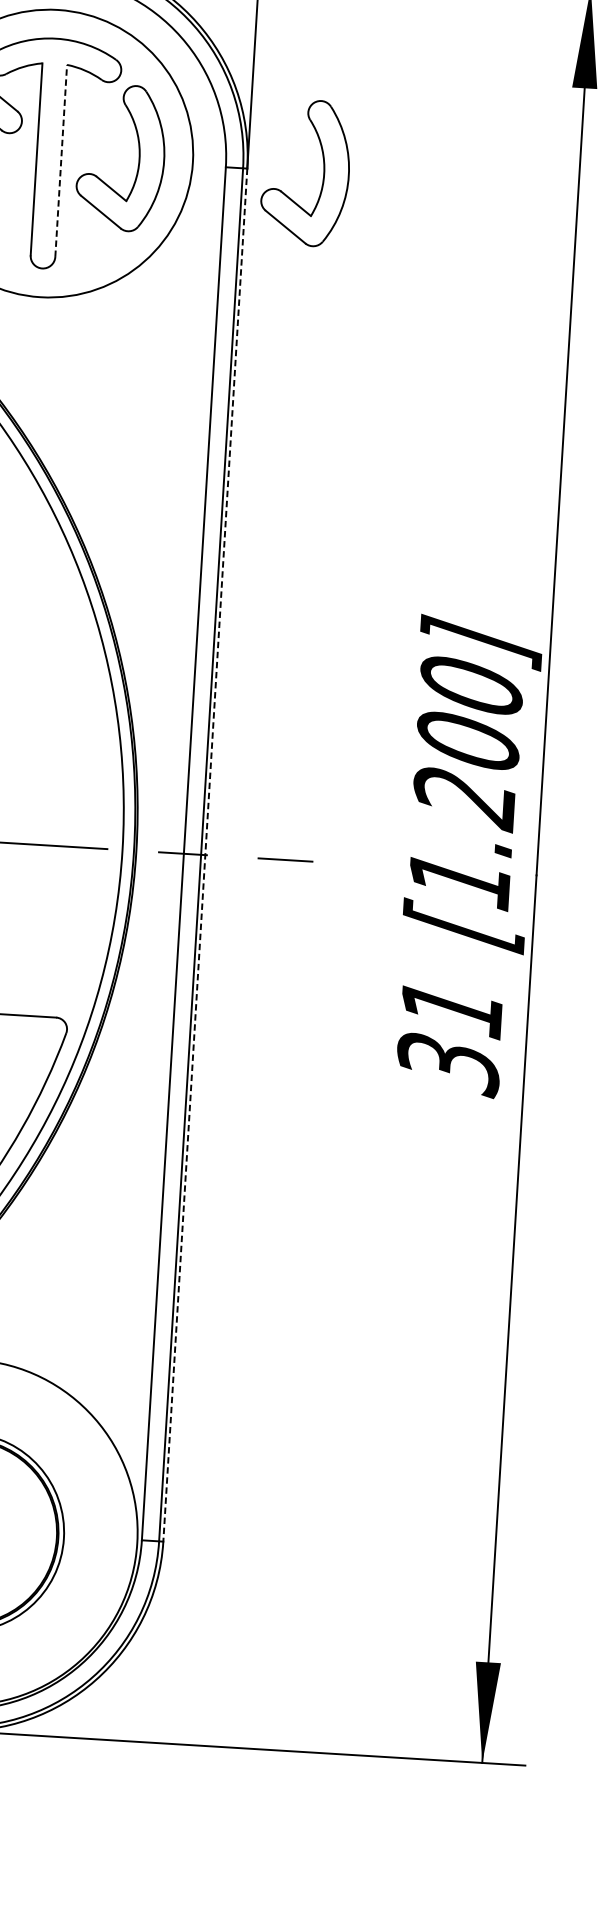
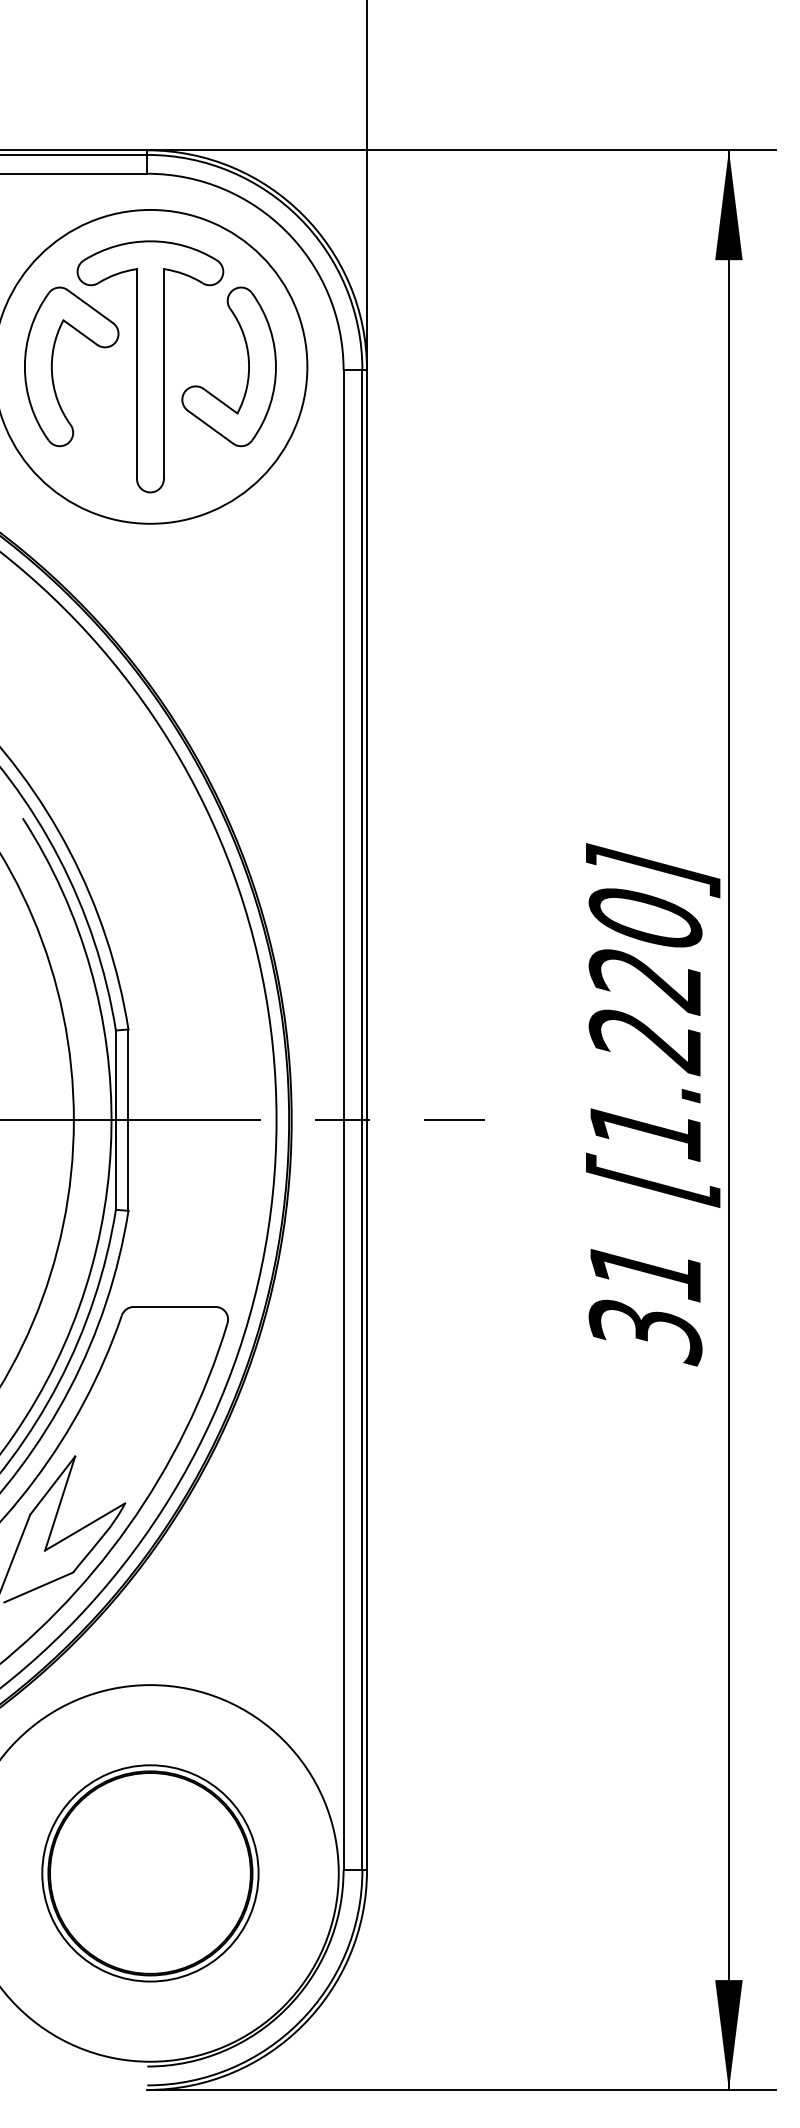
line: (60, 161) -> (163, 374), dashed -> solid
part: (323, 173) -> (450, 370), removed
text: (467, 743) -> (645, 981), [1.200] -> [1.220]
line: (205, 855) -> (367, 1120), dashed -> solid

